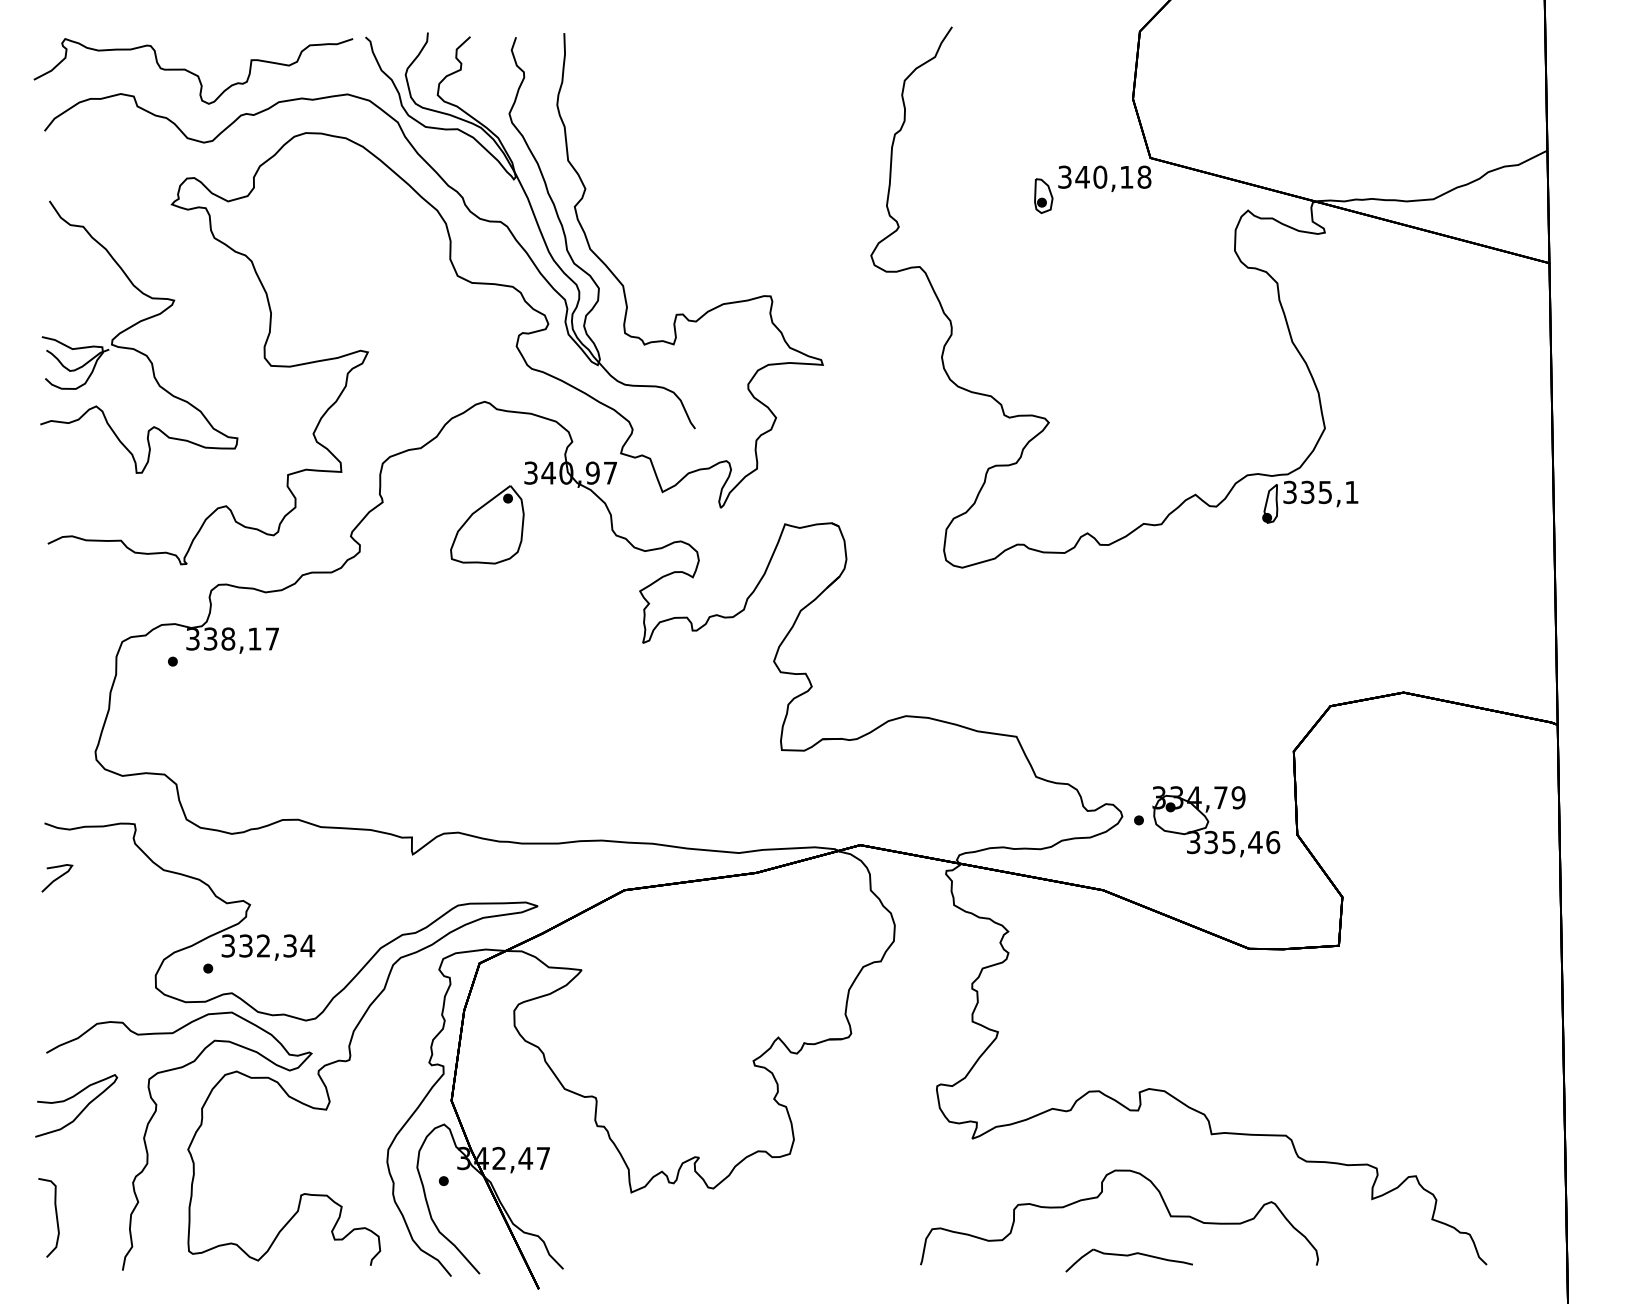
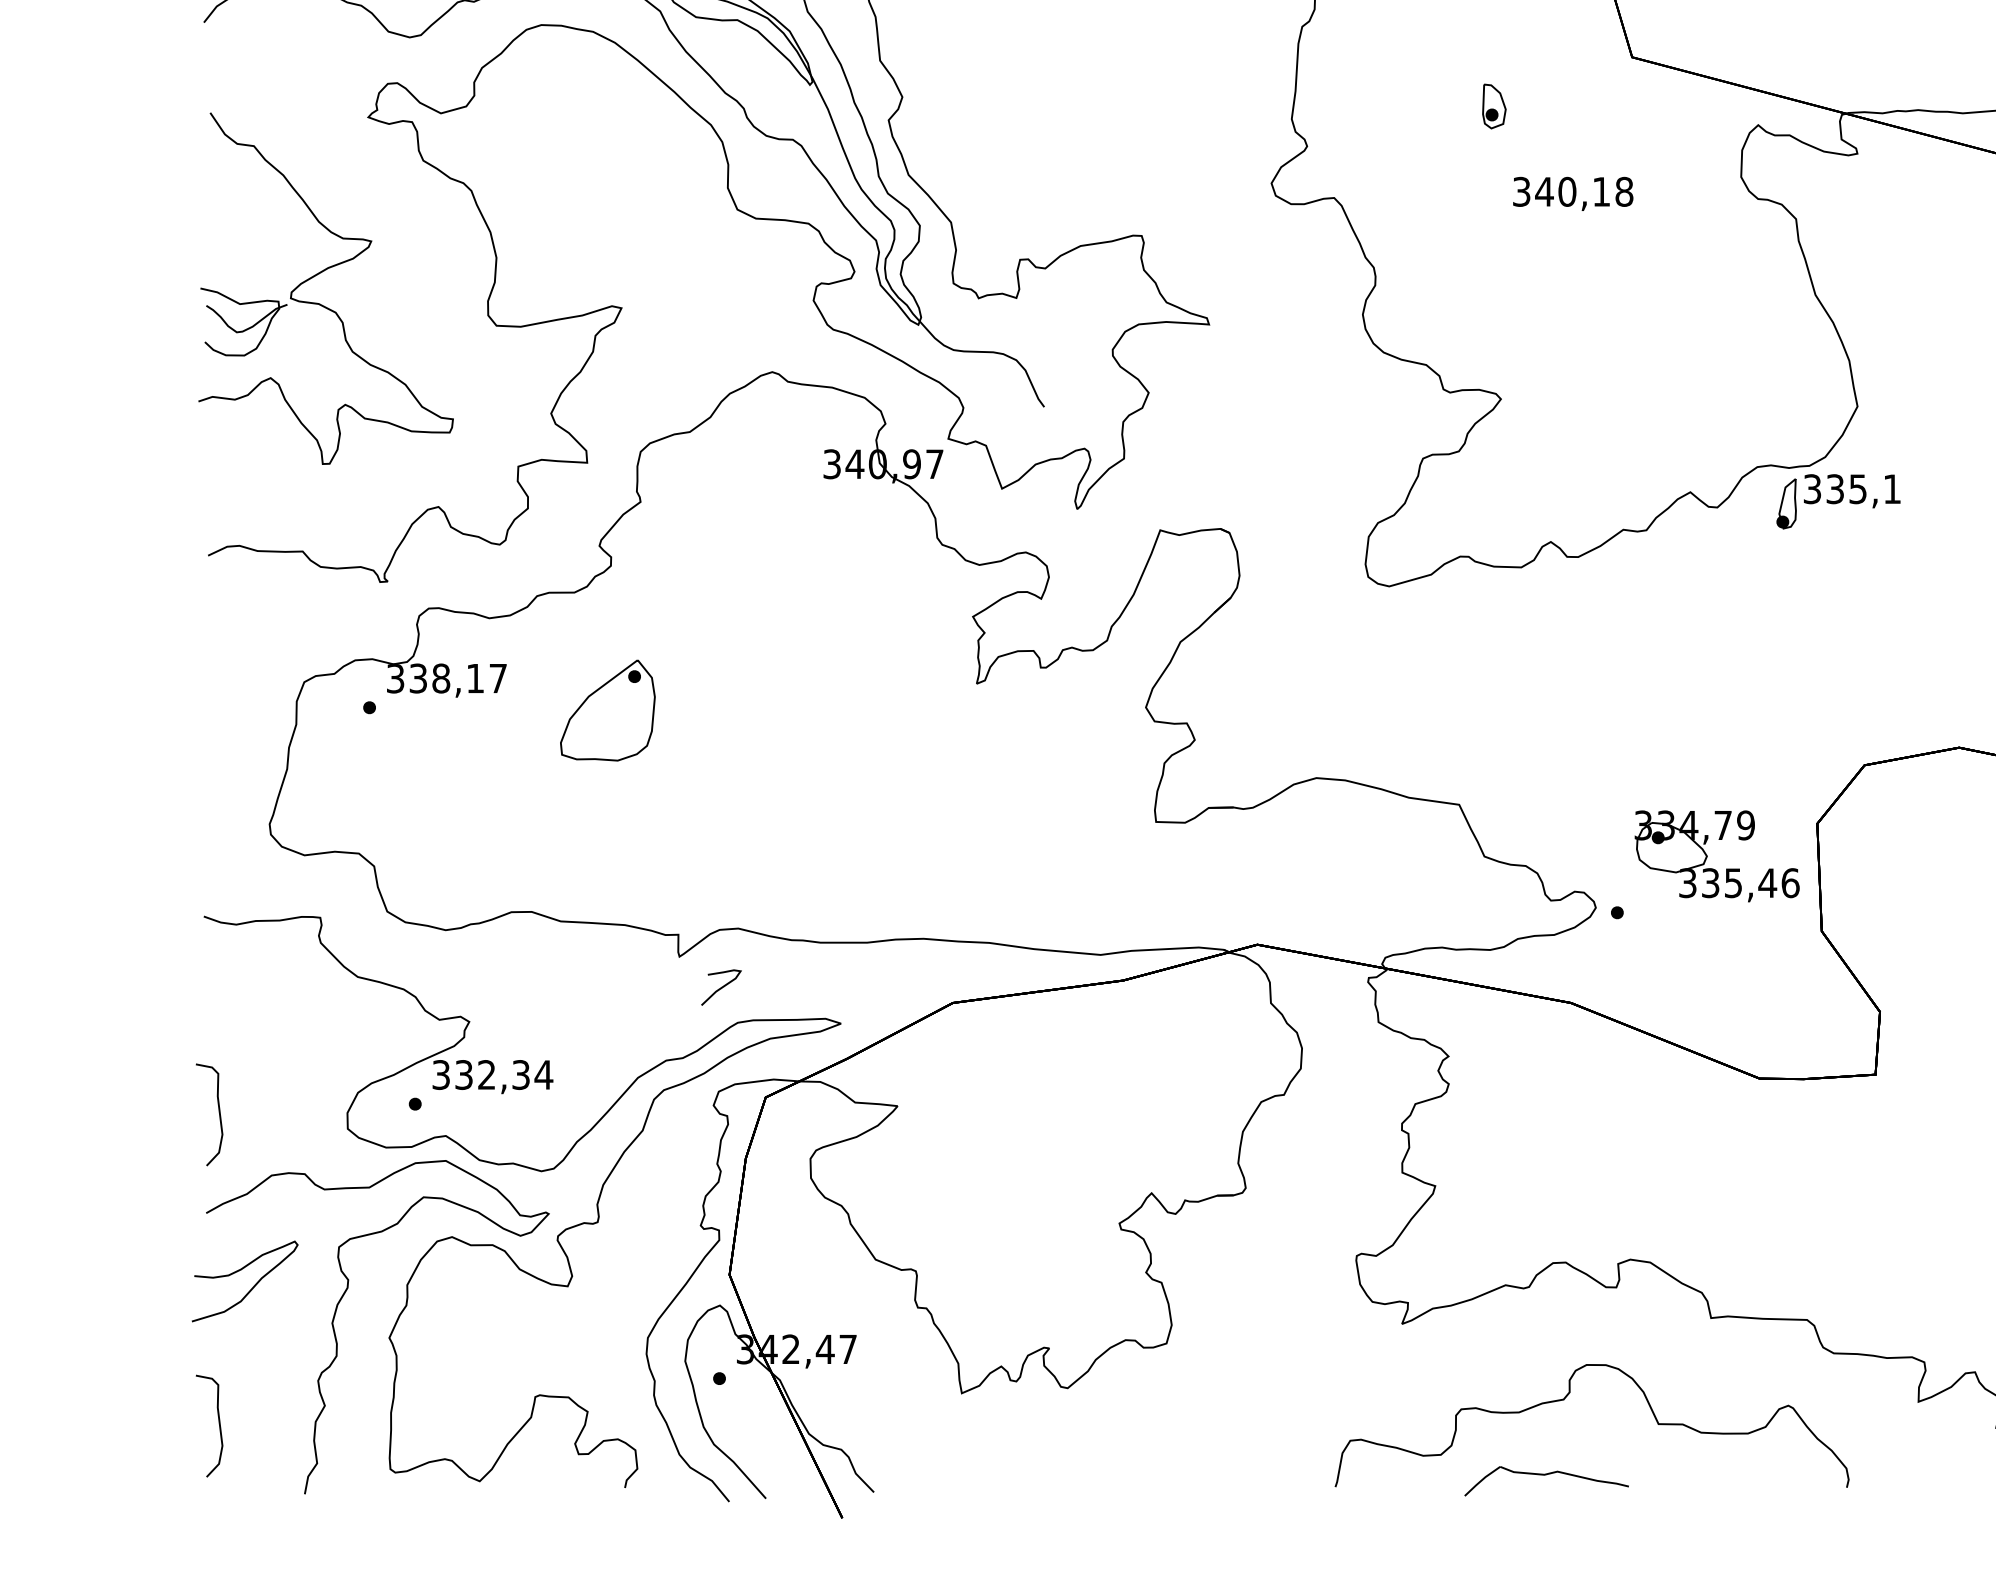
text: (1104, 178) -> (1572, 193), moved
part: (487, 524) -> (608, 710), moved
part: (1209, 821) -> (1708, 856), moved
curve: (57, 878) -> (721, 987), moved
curve: (55, 974) -> (218, 1111), added
part: (1128, 1260) -> (1545, 1481), moved

